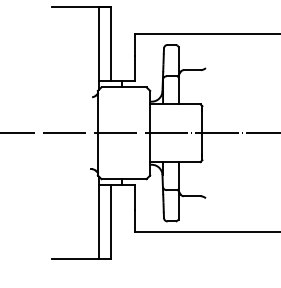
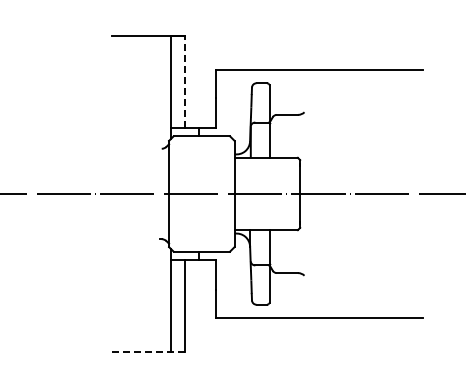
line: (111, 43) -> (185, 81), solid -> dashed
line: (81, 259) -> (148, 352), solid -> dashed

